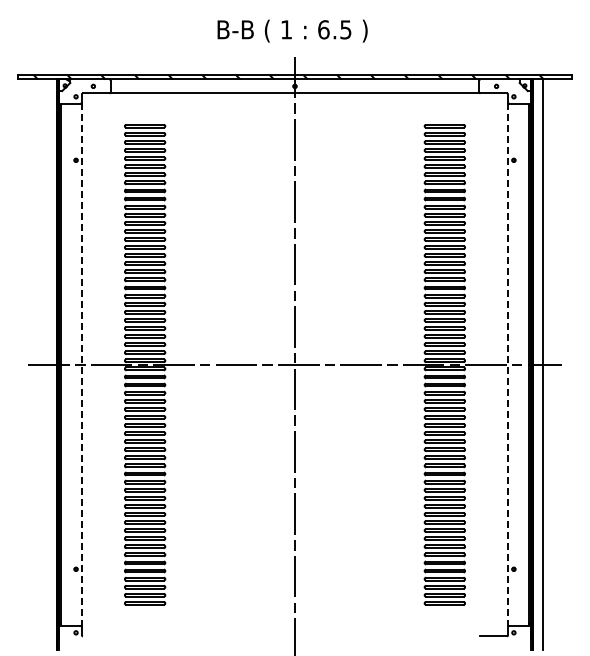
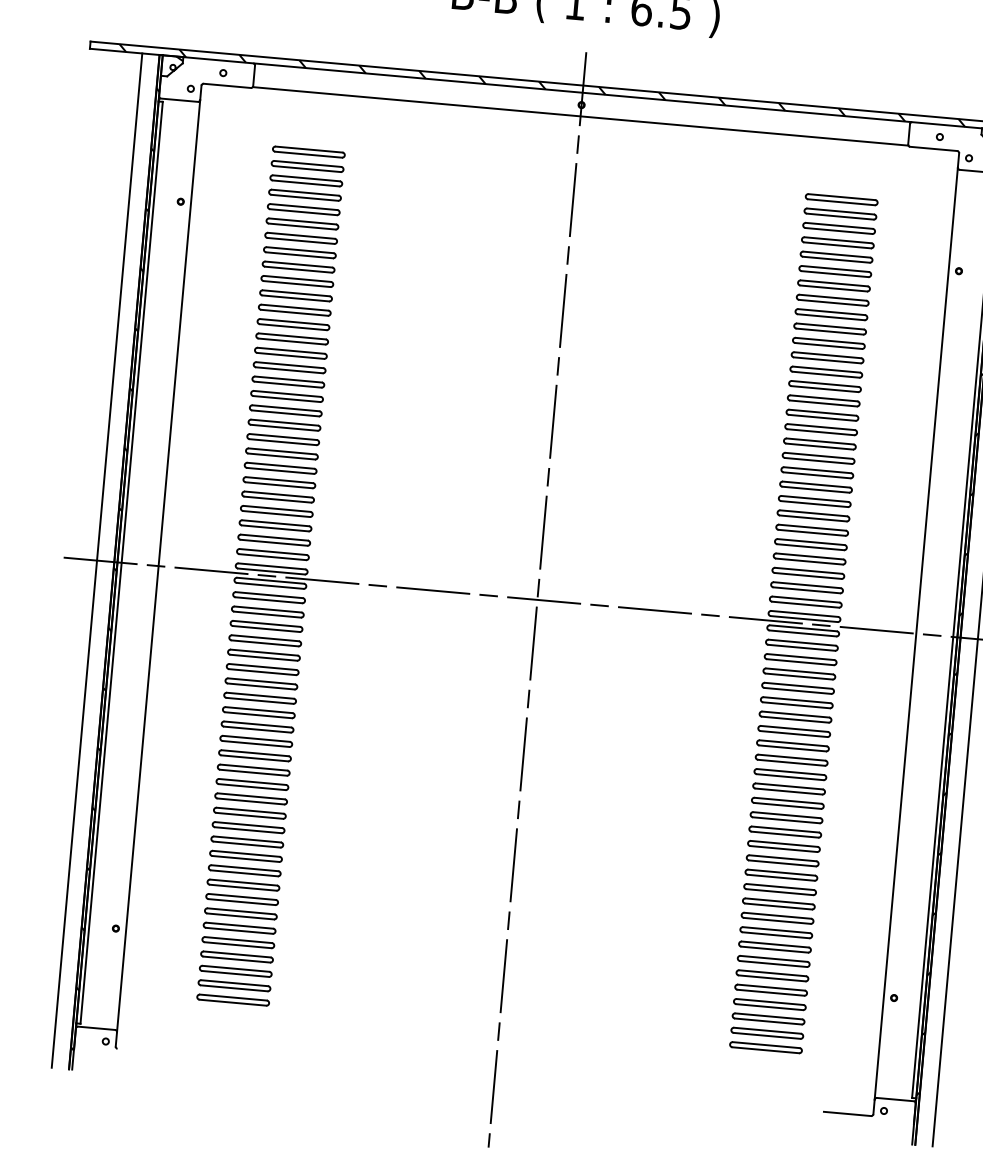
line: (47, 364) -> (97, 560), added
line: (81, 364) -> (158, 565), dashed -> solid
line: (508, 365) -> (916, 634), dashed -> solid

